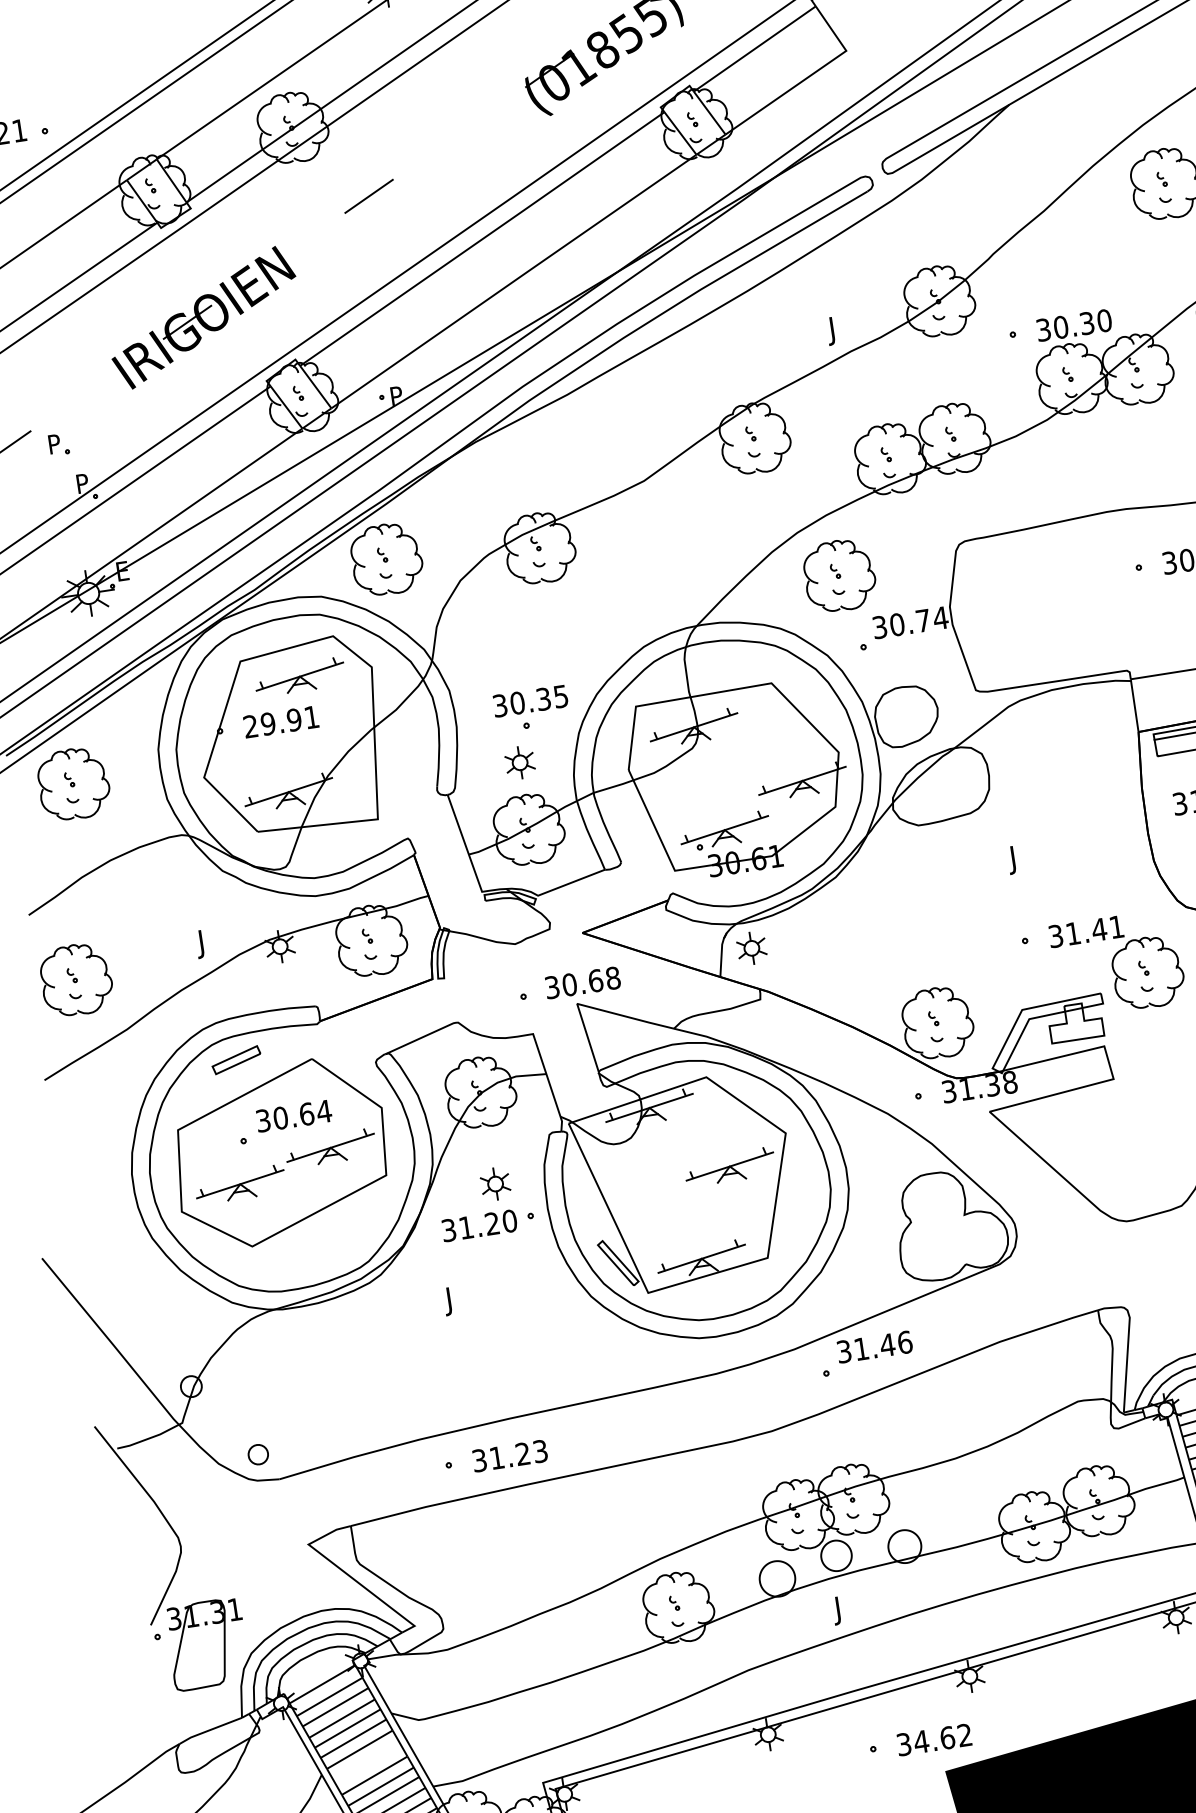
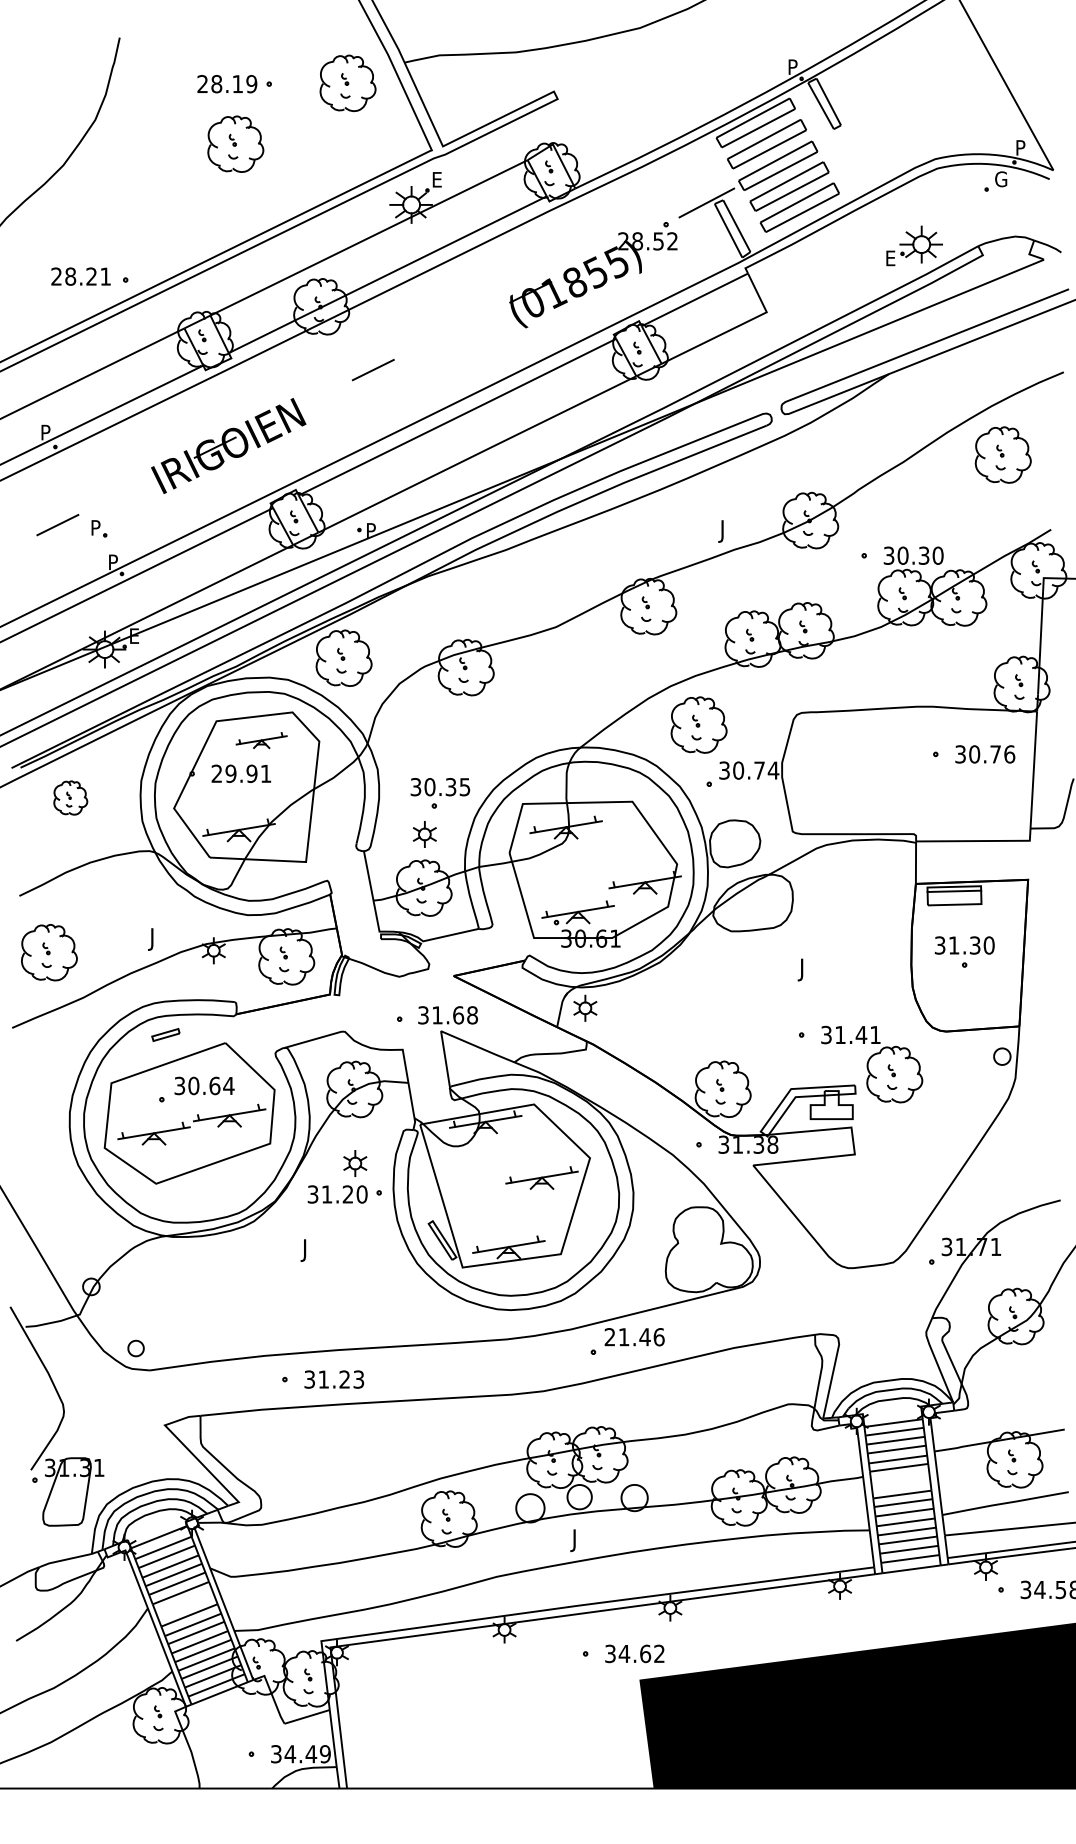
part: (299, 676) -> (261, 740), size x0.7
part: (73, 783) -> (70, 797), size x0.6
text: (569, 985) -> (437, 1015), 30.68 -> 31.68
part: (235, 1059) -> (165, 1034), size x0.7
text: (843, 1352) -> (609, 1337), 31.46 -> 21.46

